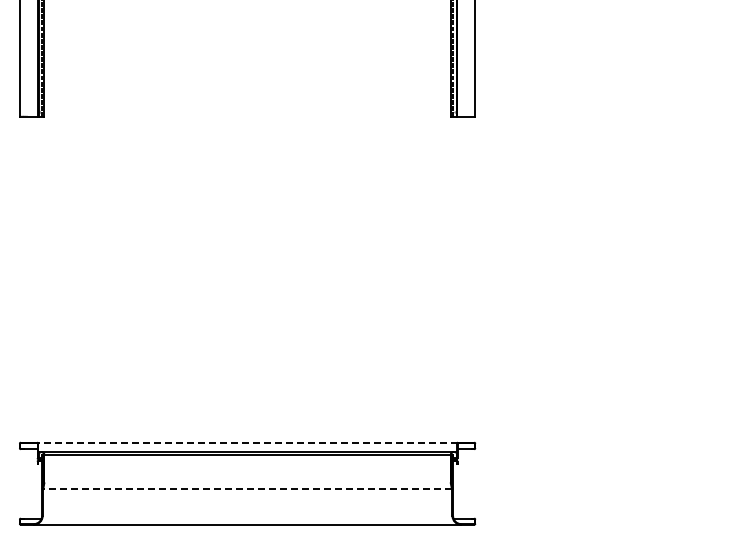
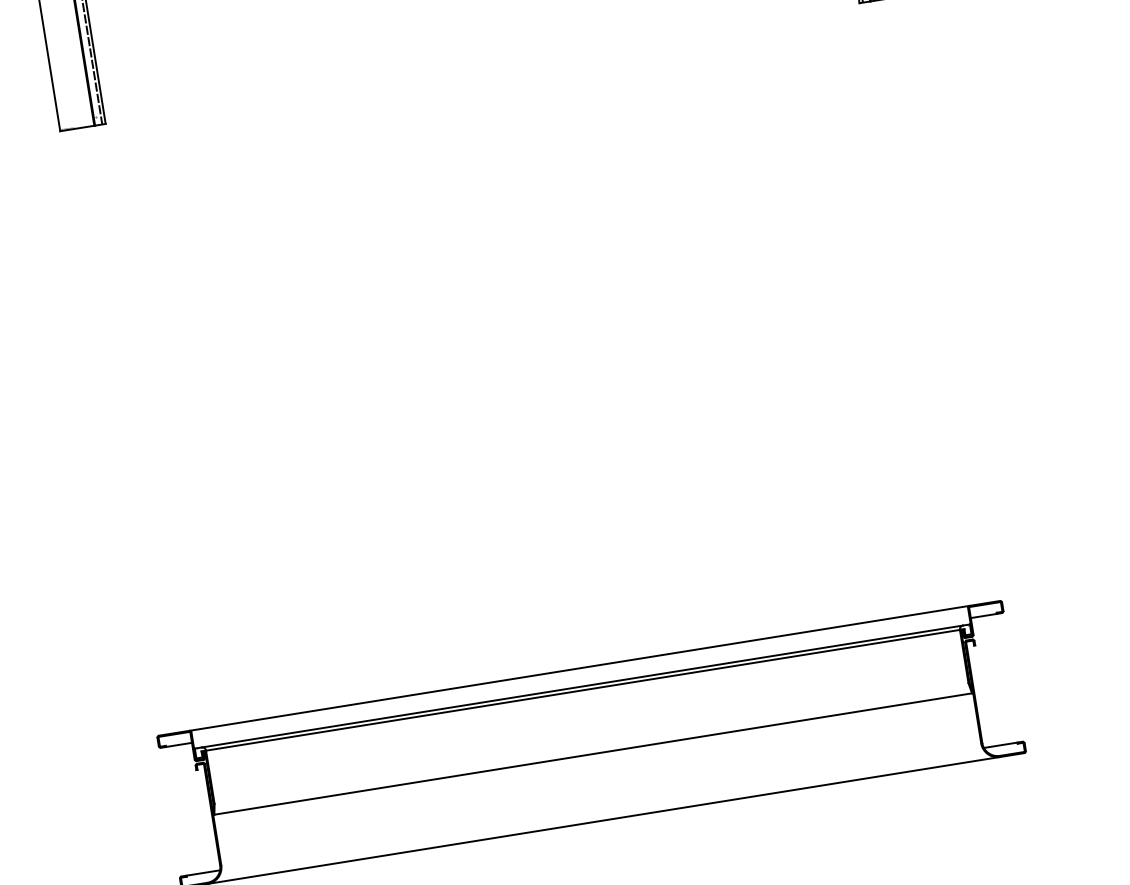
line: (247, 442) -> (579, 668), dashed -> solid
line: (247, 488) -> (592, 753), dashed -> solid

